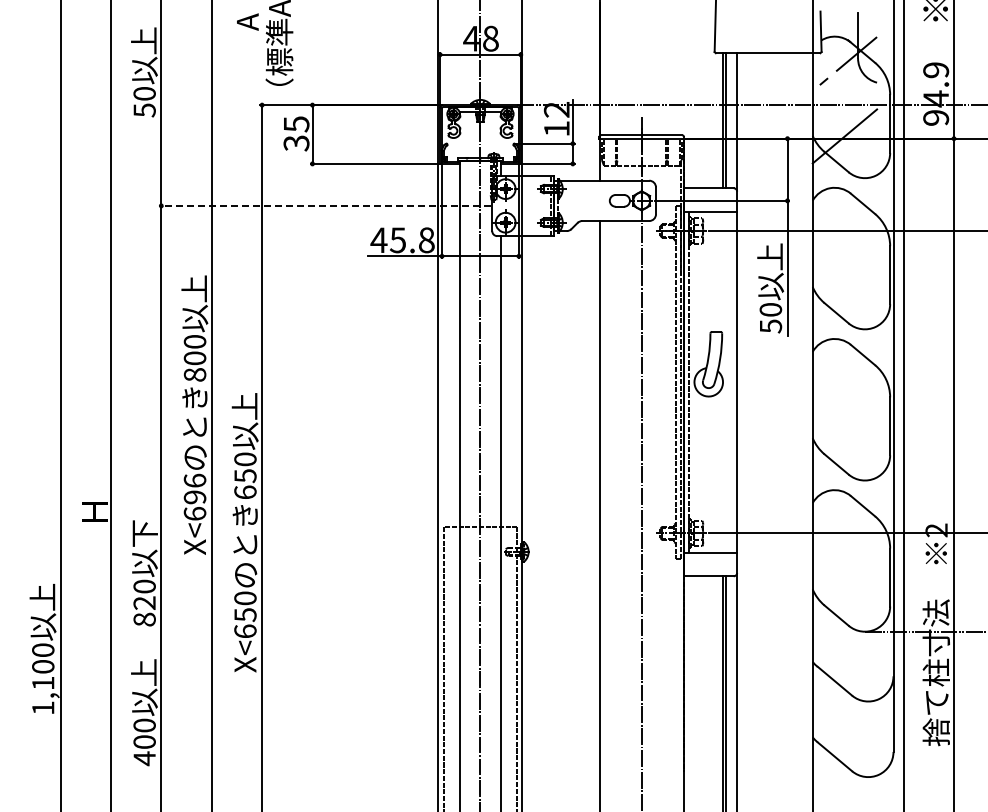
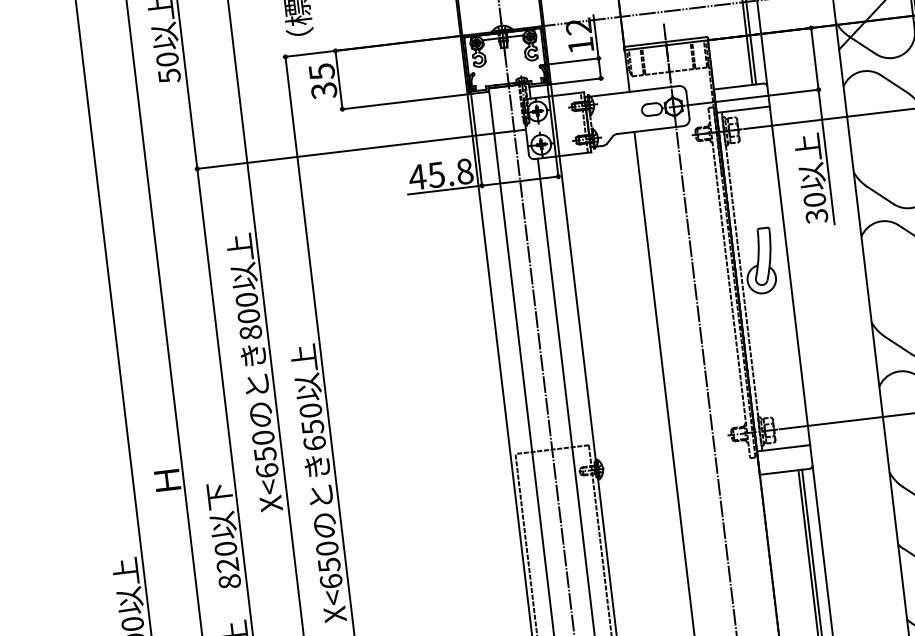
line: (324, 205) -> (359, 149), dashed -> solid
text: (770, 326) -> (816, 216), 50 -> 30
text: (194, 488) -> (263, 445), X<696 -> X<650

